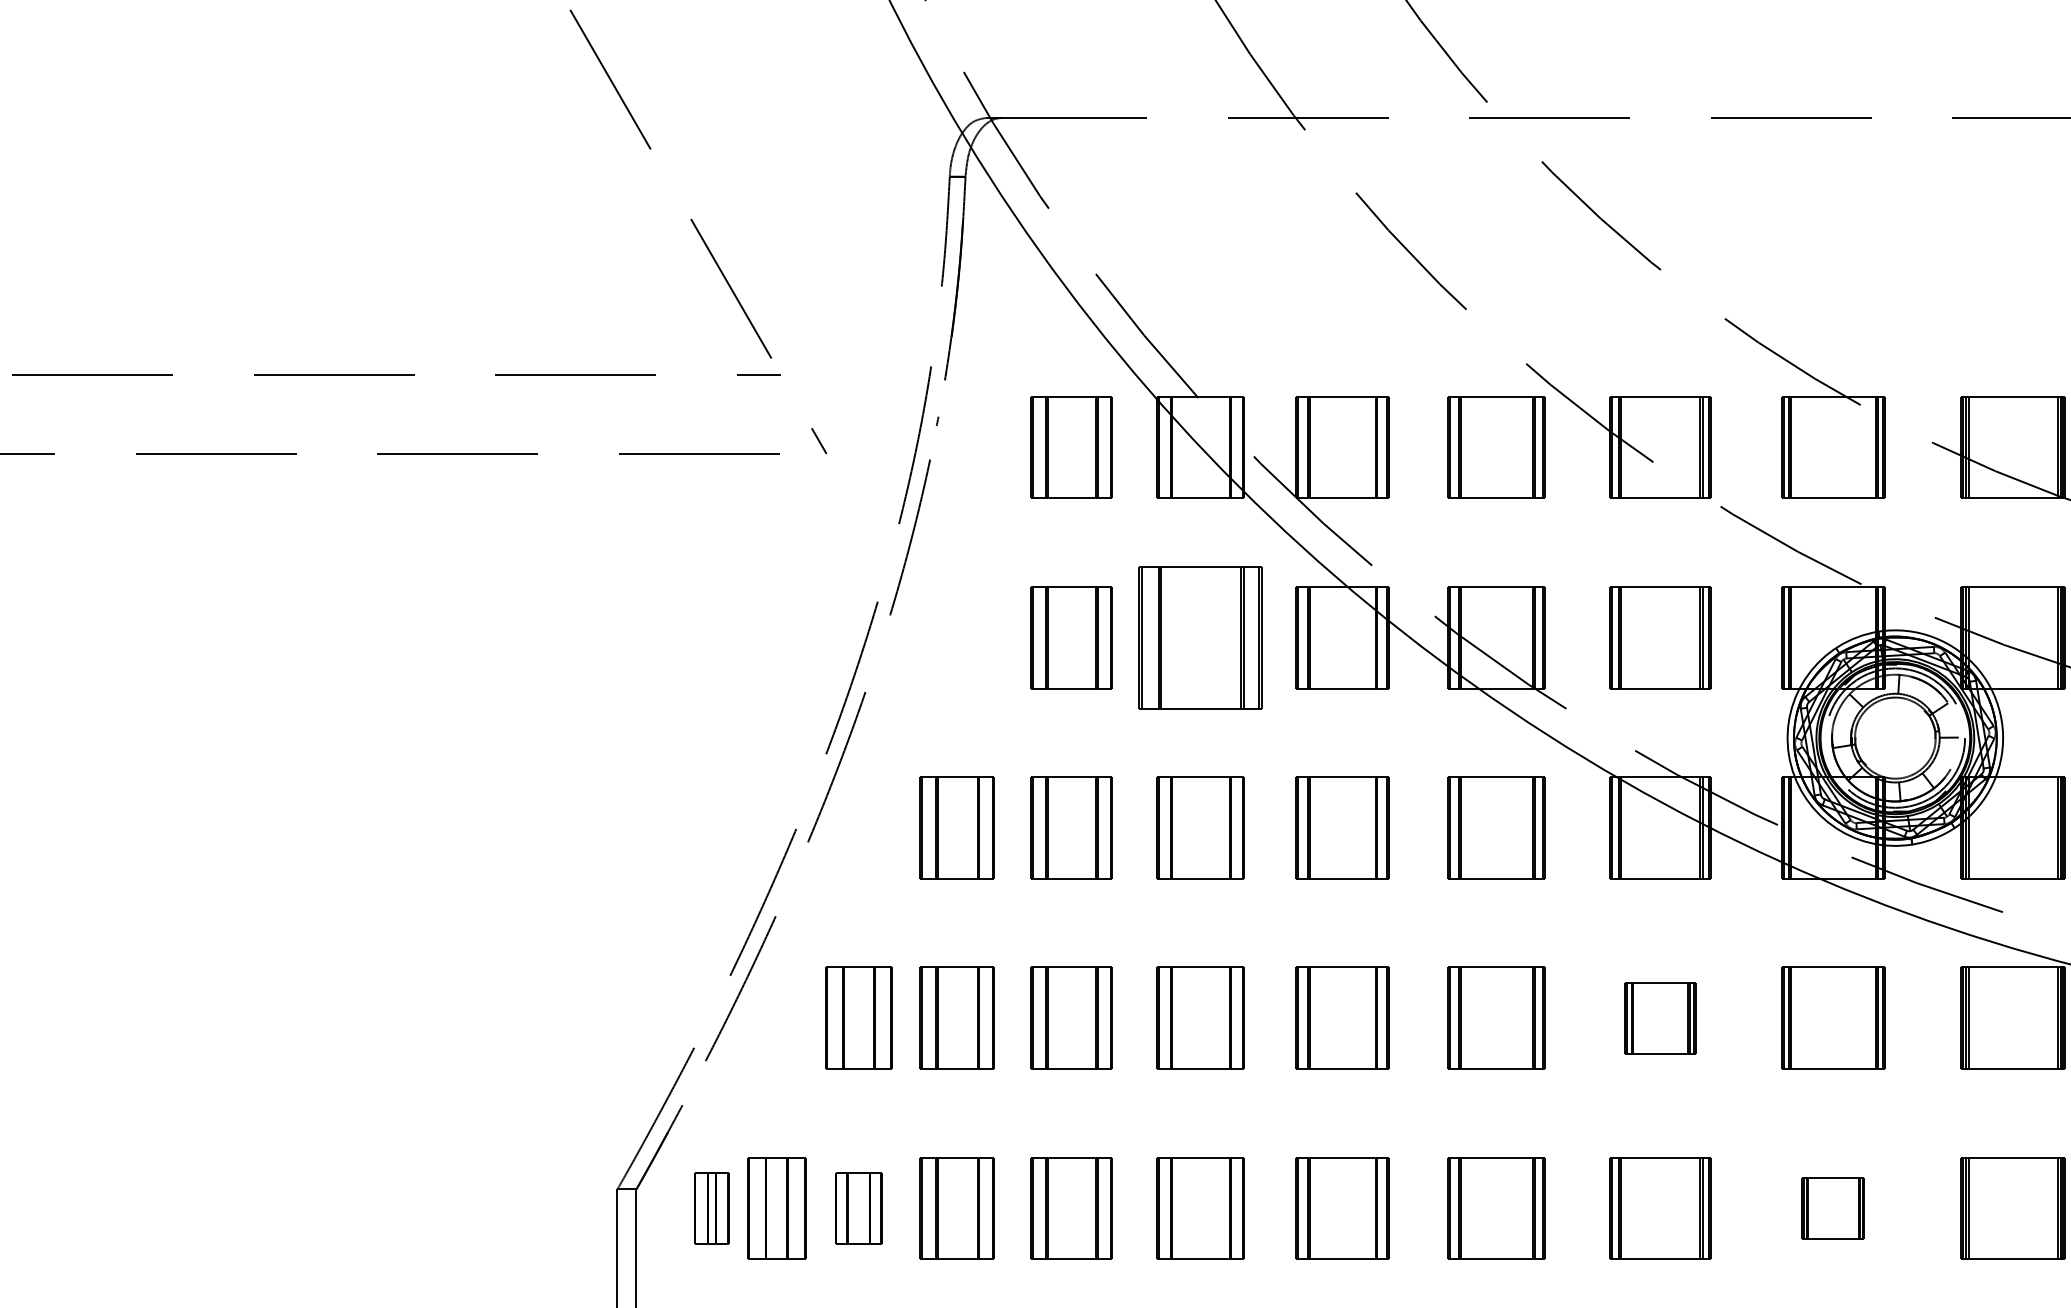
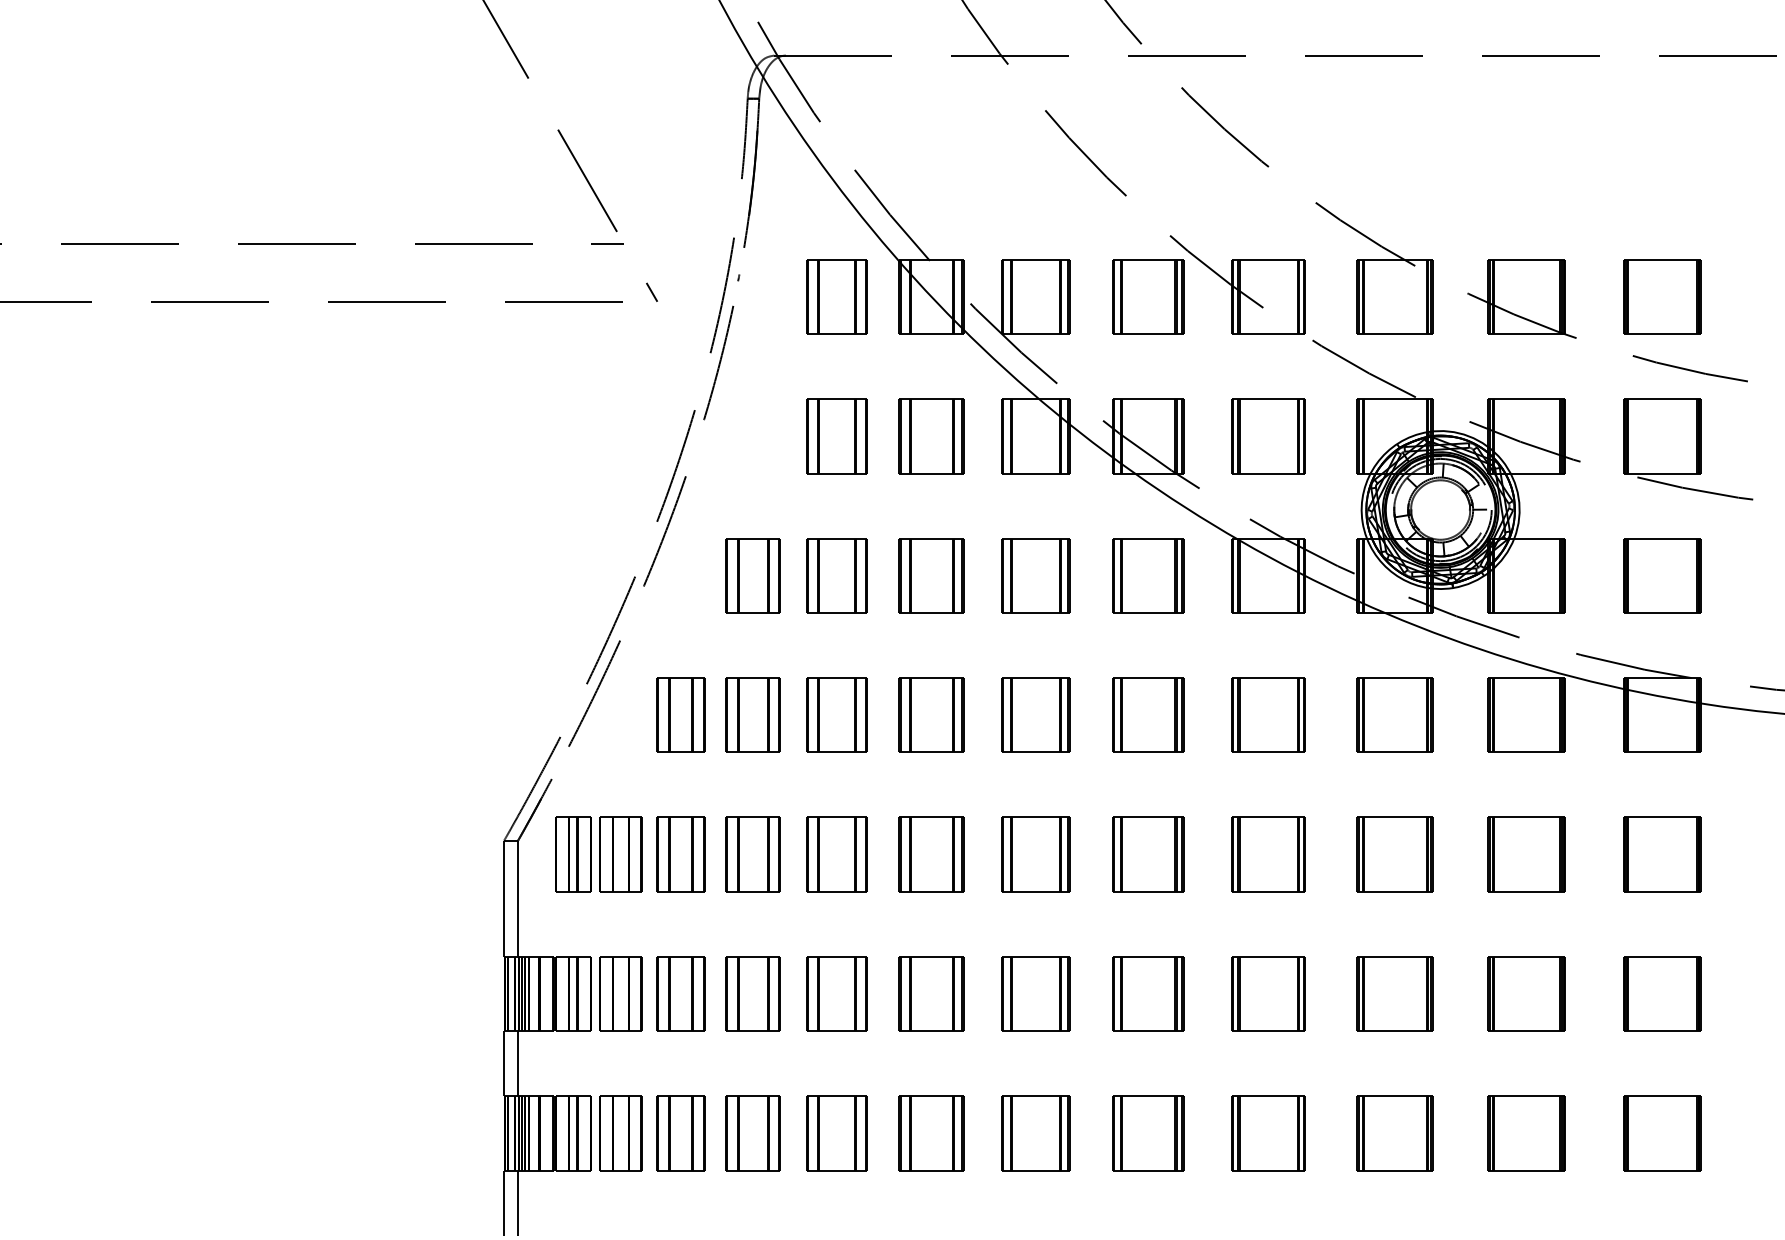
part: (1200, 637) -> (931, 436), size x0.71
part: (1660, 1017) -> (1268, 714), size x1.43
part: (712, 1208) -> (573, 854), size x1.43
part: (858, 1208) -> (680, 854), size x1.43
part: (1832, 1208) -> (1394, 854), size x1.67

